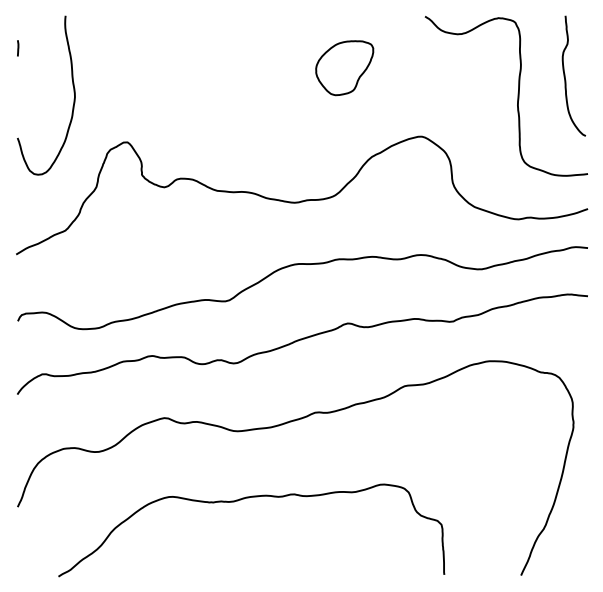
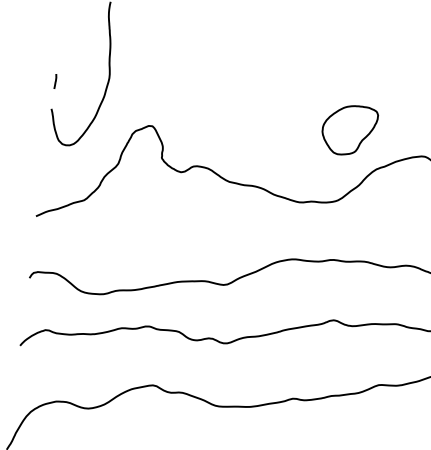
line: (18, 48) -> (55, 81), moved
part: (344, 68) -> (349, 130), moved

